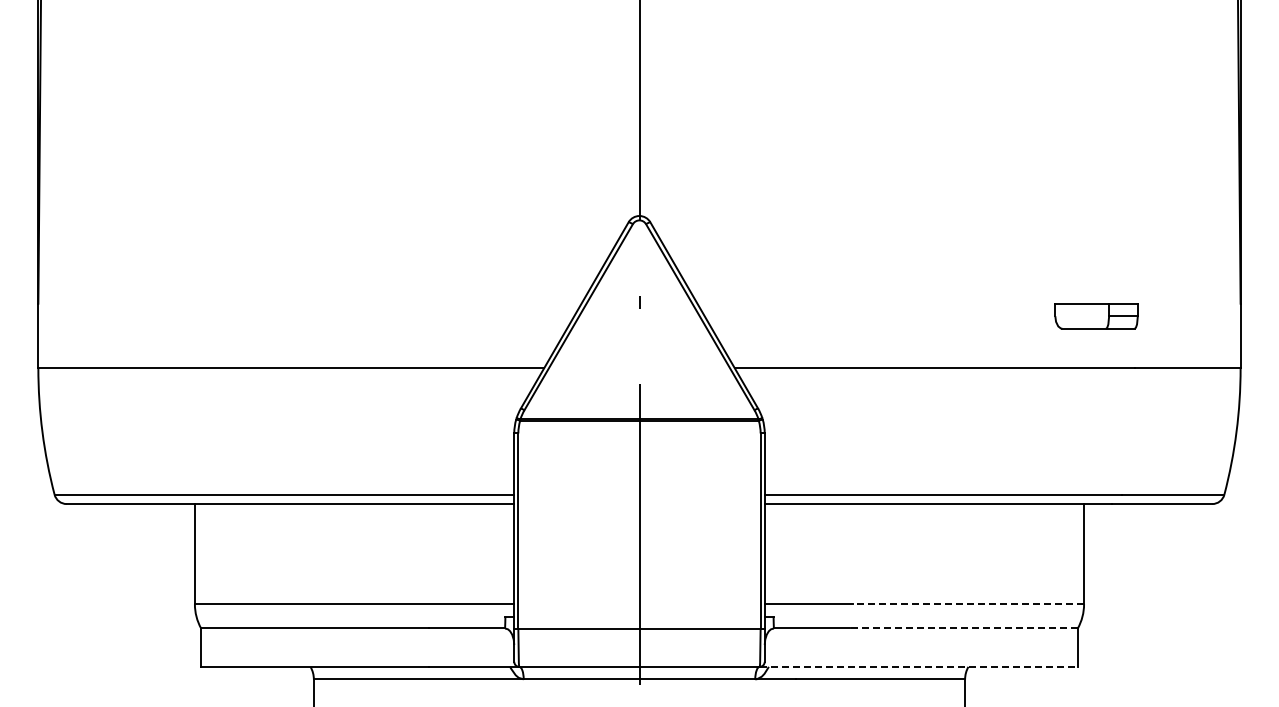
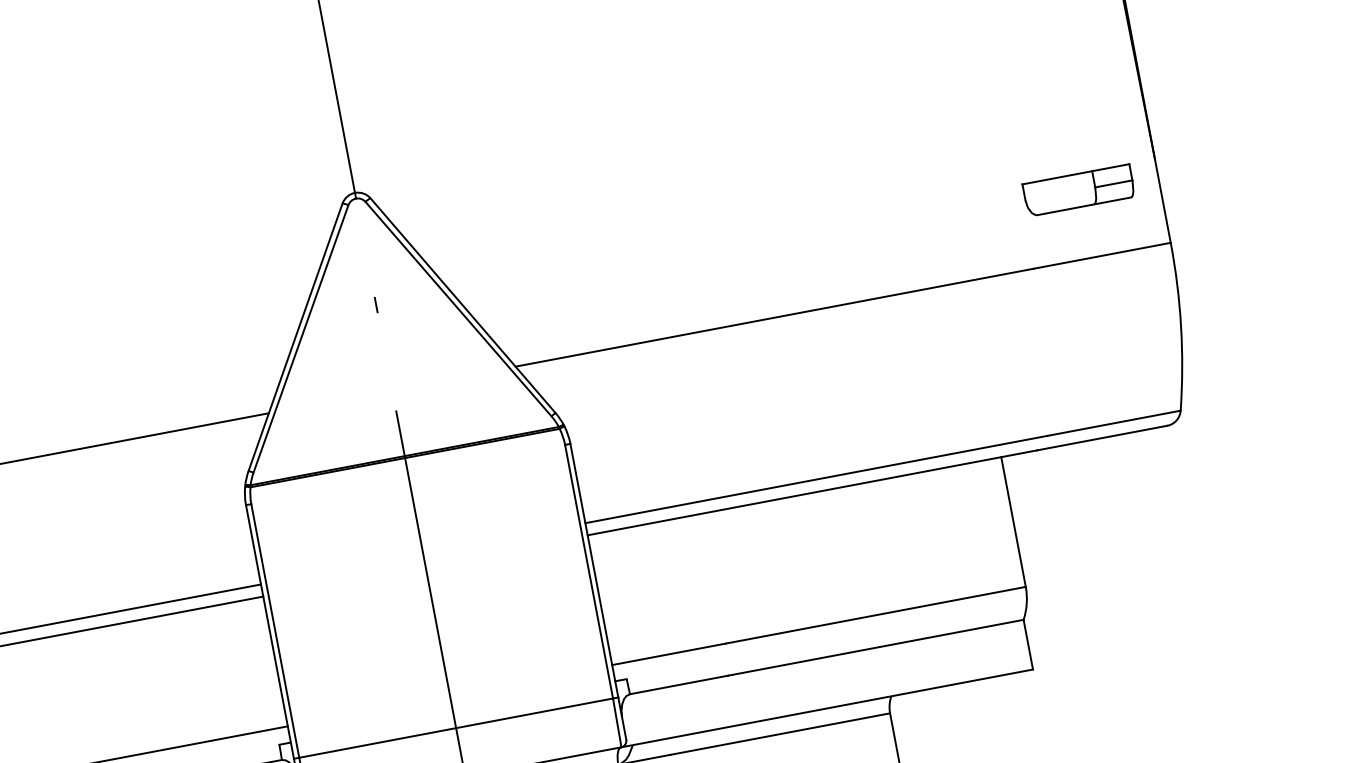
part: (1096, 316) -> (1078, 190), moved
line: (968, 604) -> (876, 615), dashed -> solid
line: (963, 628) -> (875, 647), dashed -> solid
line: (919, 666) -> (827, 707), dashed -> solid

